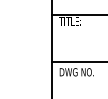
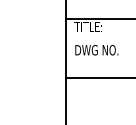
text: (76, 72) -> (96, 50), moved

